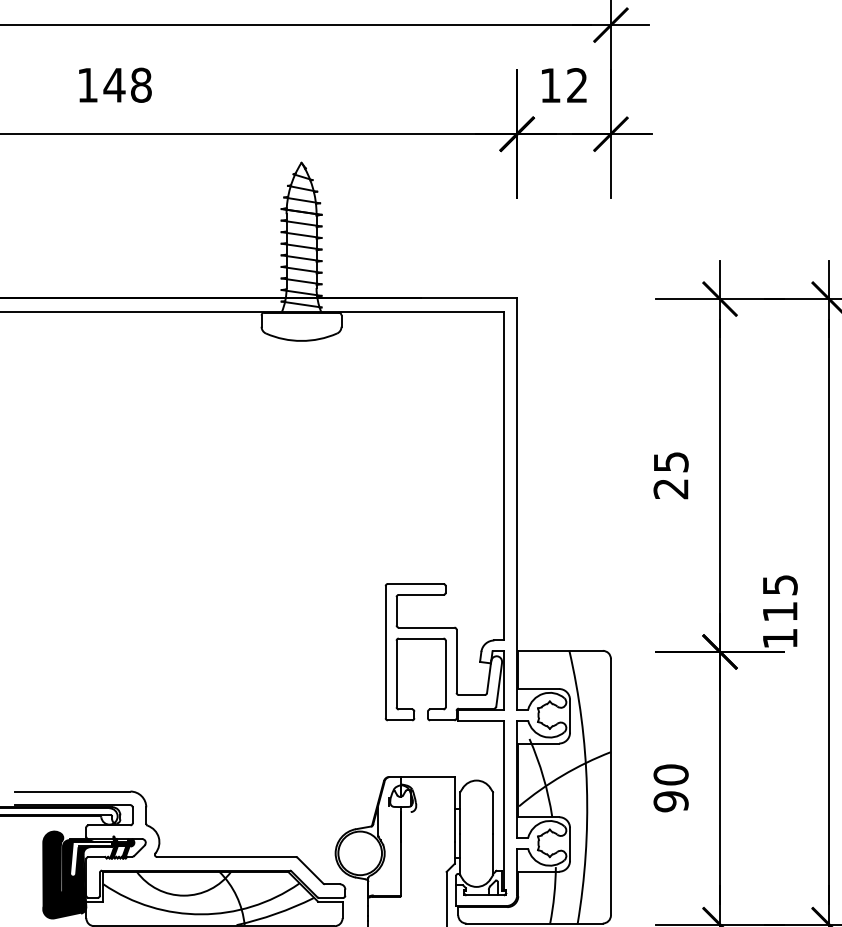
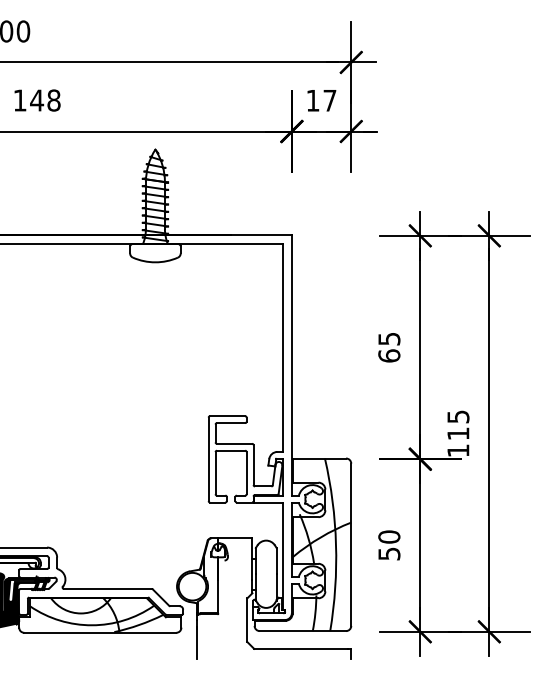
text: (576, 85) -> (329, 100), 12 -> 17
text: (671, 488) -> (389, 355), 25 -> 65
text: (671, 800) -> (389, 553), 90 -> 50

